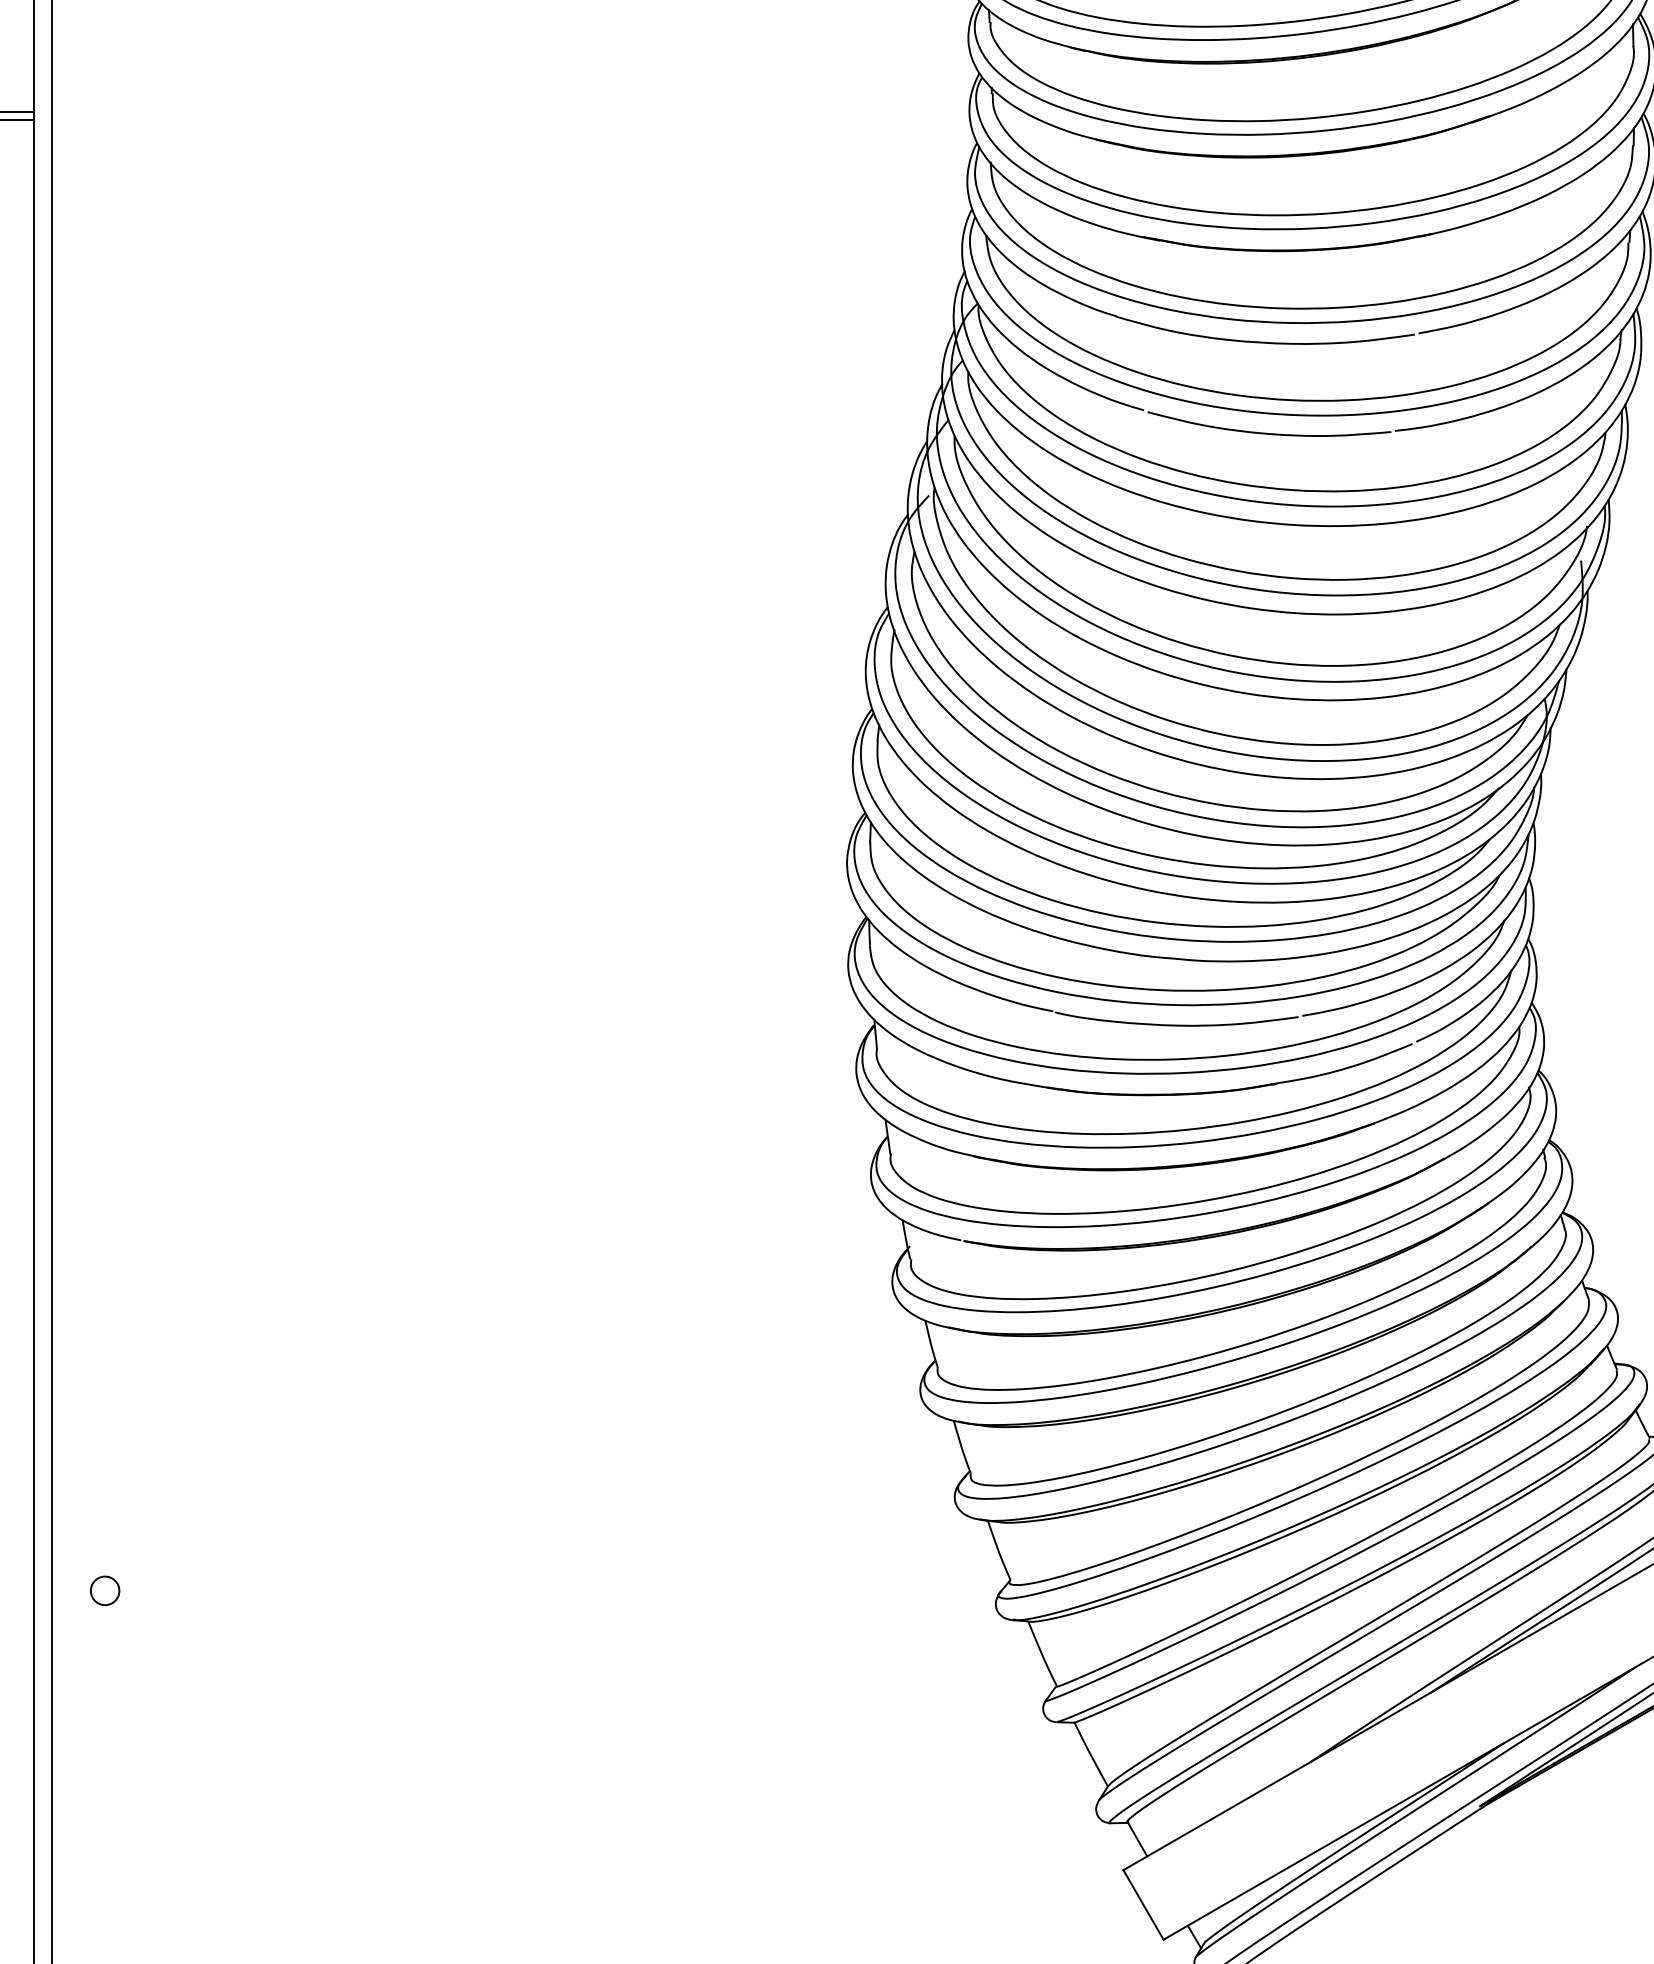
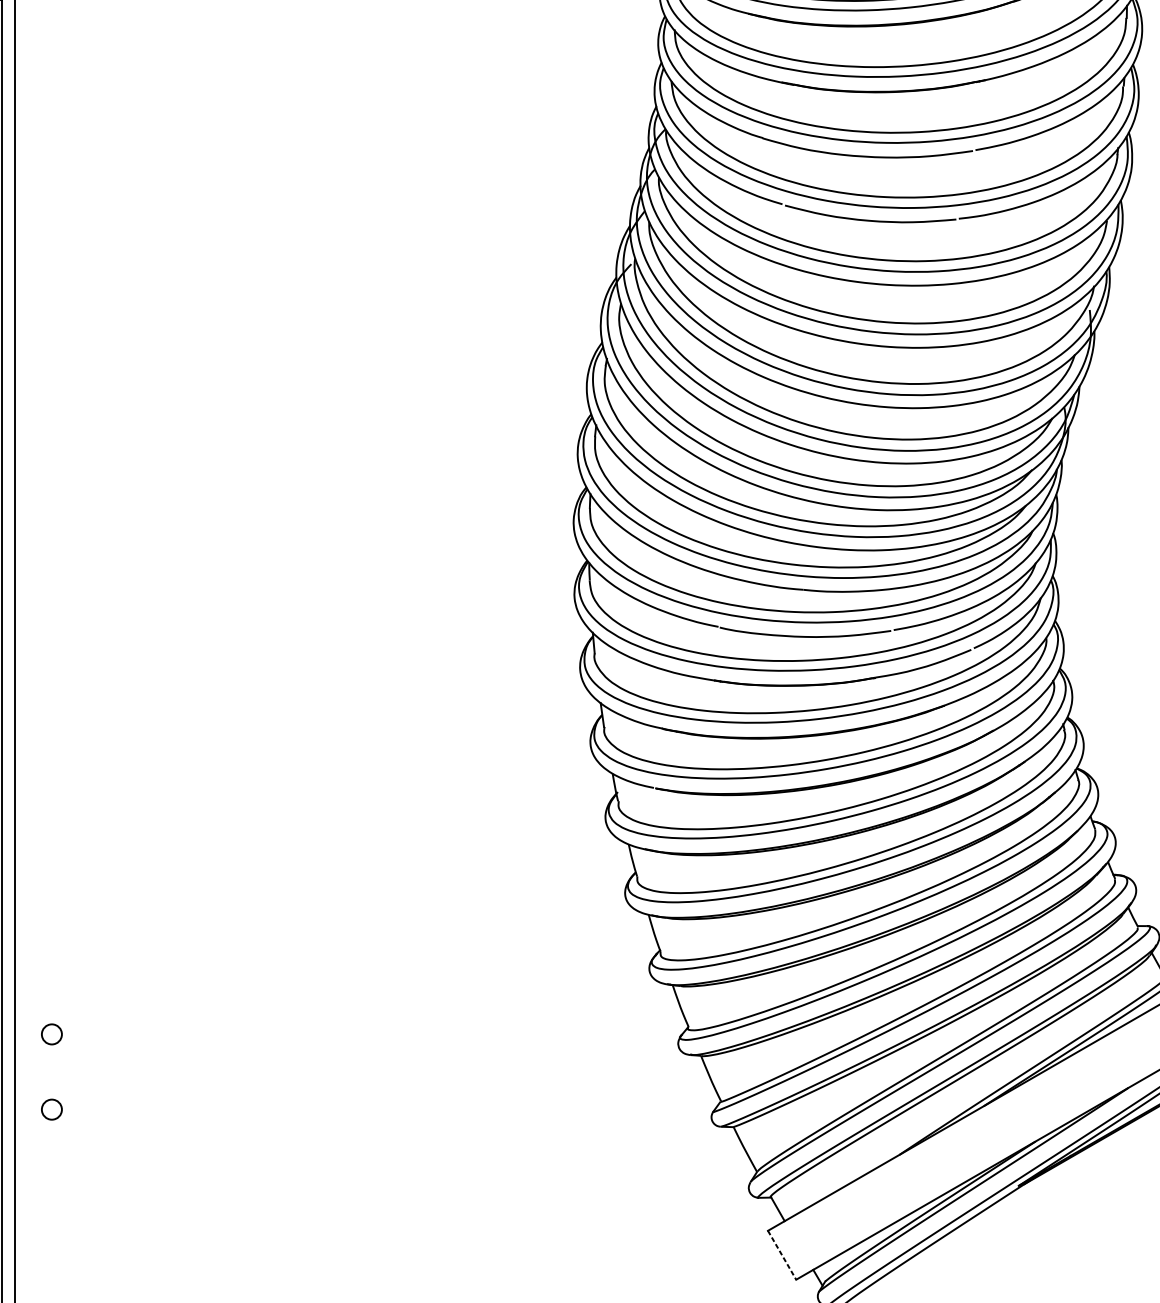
circle: (105, 1697) -> (52, 1109), added
line: (1143, 1905) -> (782, 1255), solid -> dashed

